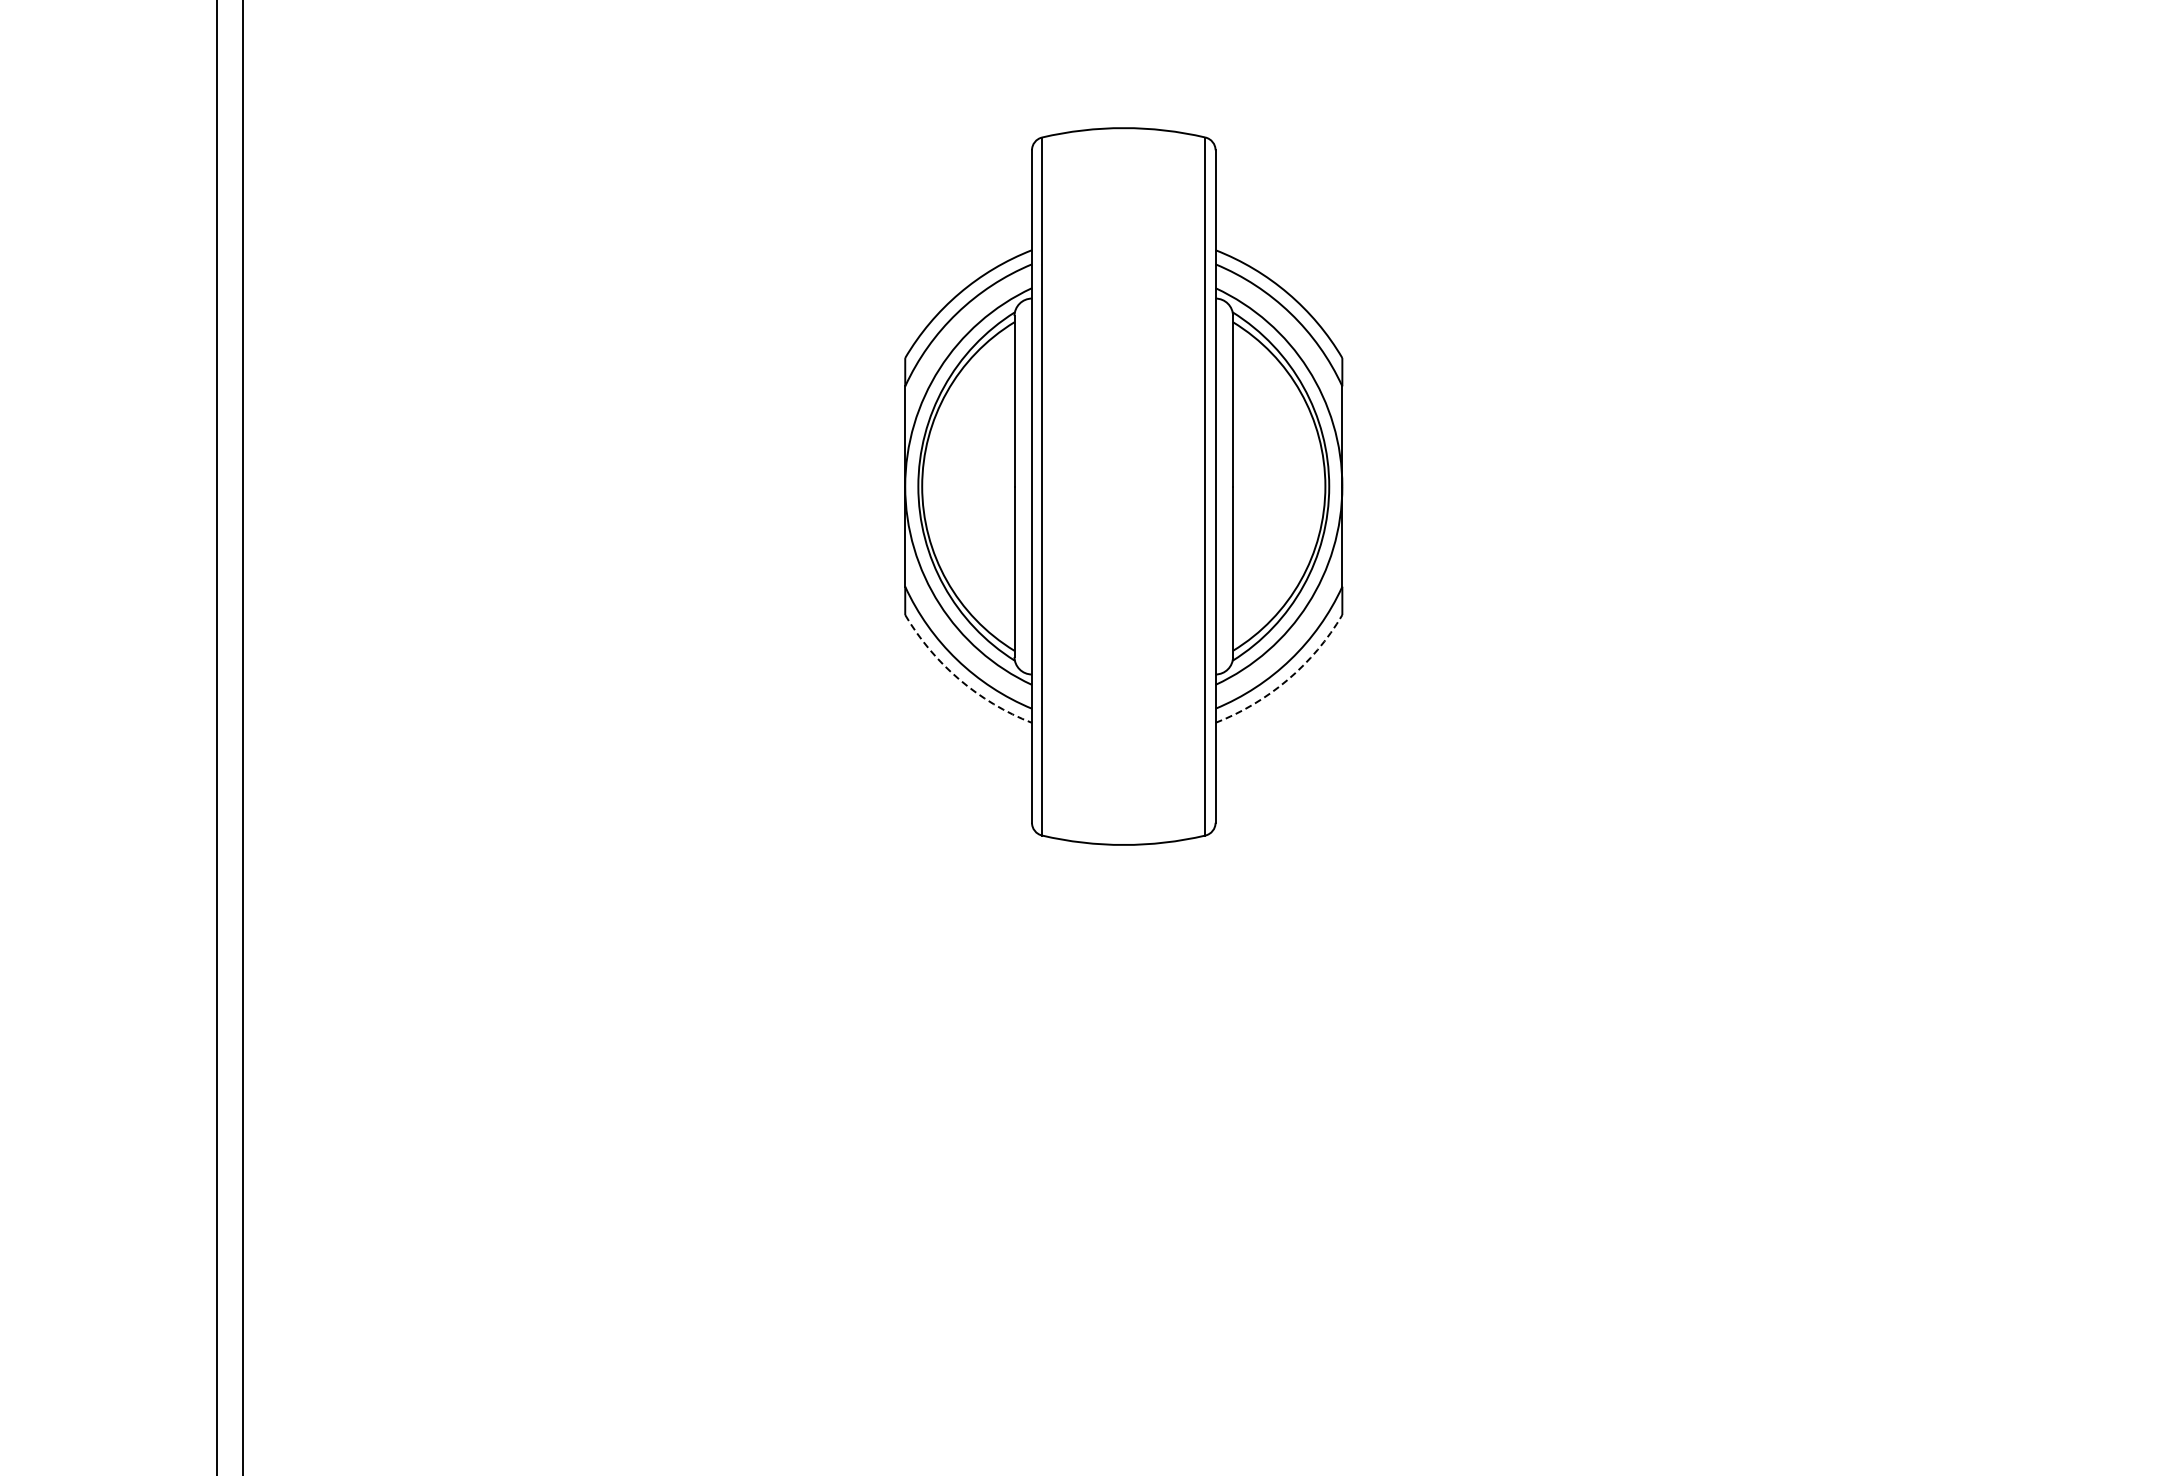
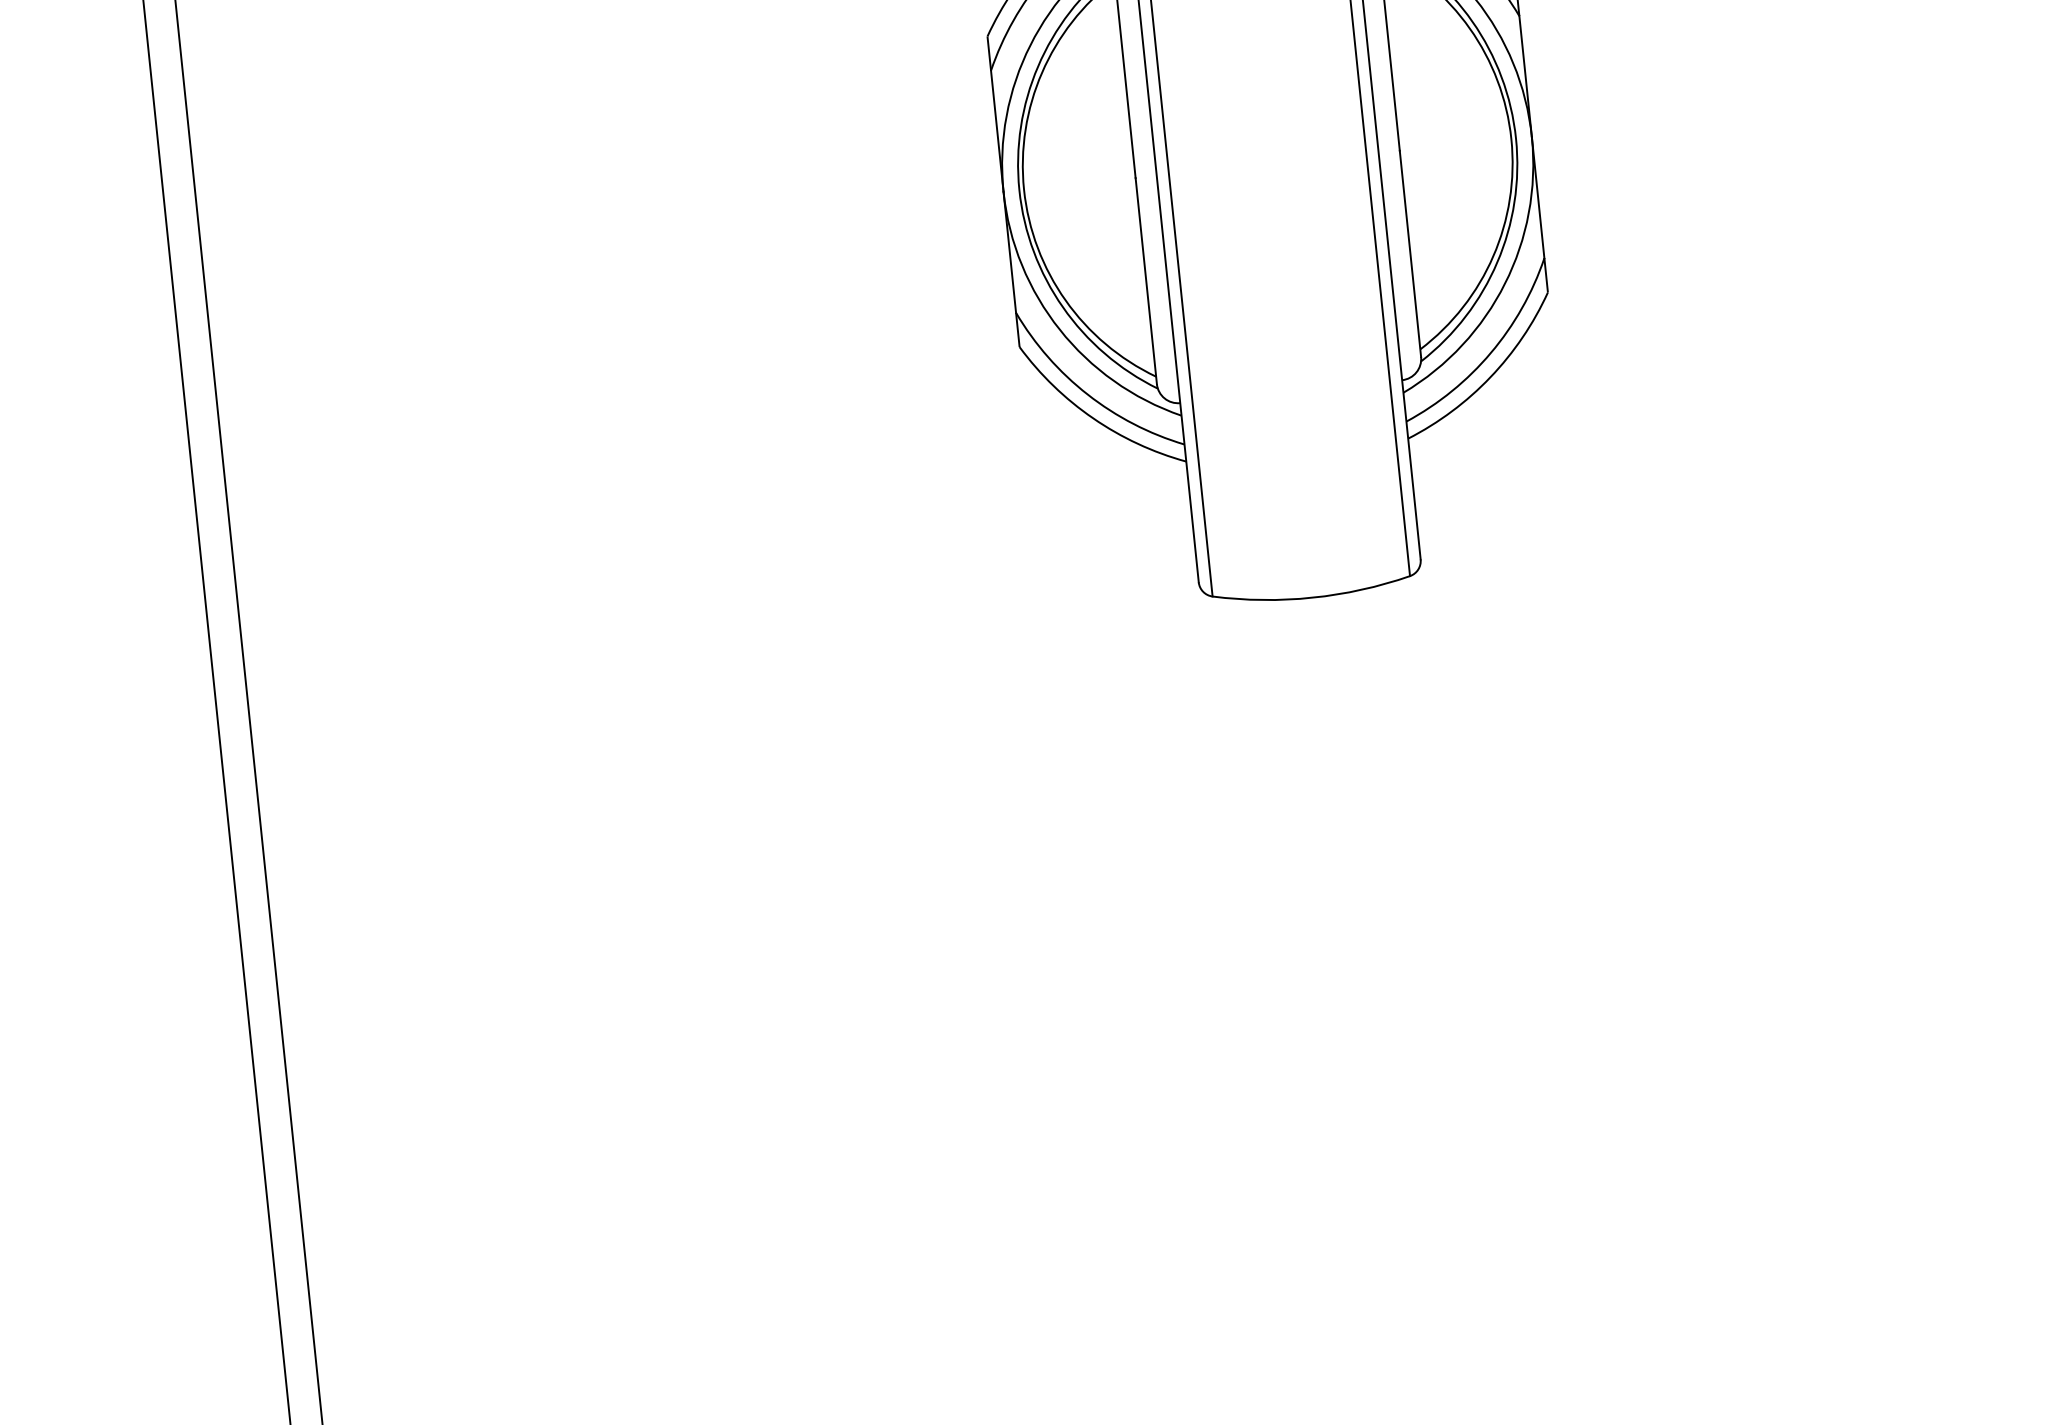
arc: (959, 679) -> (1093, 418), dashed -> solid
arc: (1288, 679) -> (1490, 377), dashed -> solid

